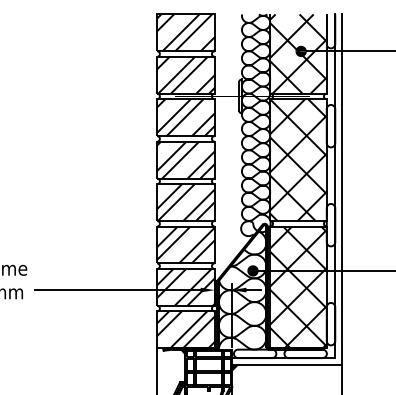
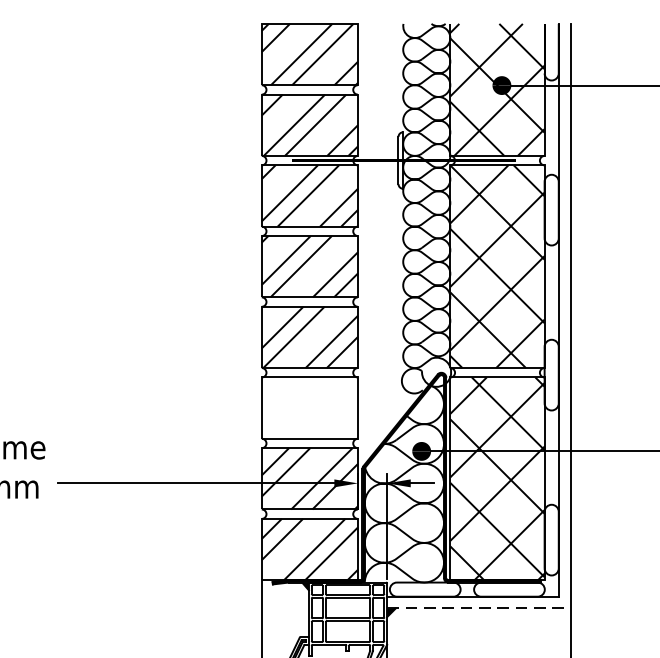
hatch: (185, 244) -> (309, 407), removed
line: (287, 365) -> (479, 609), solid -> dashed

